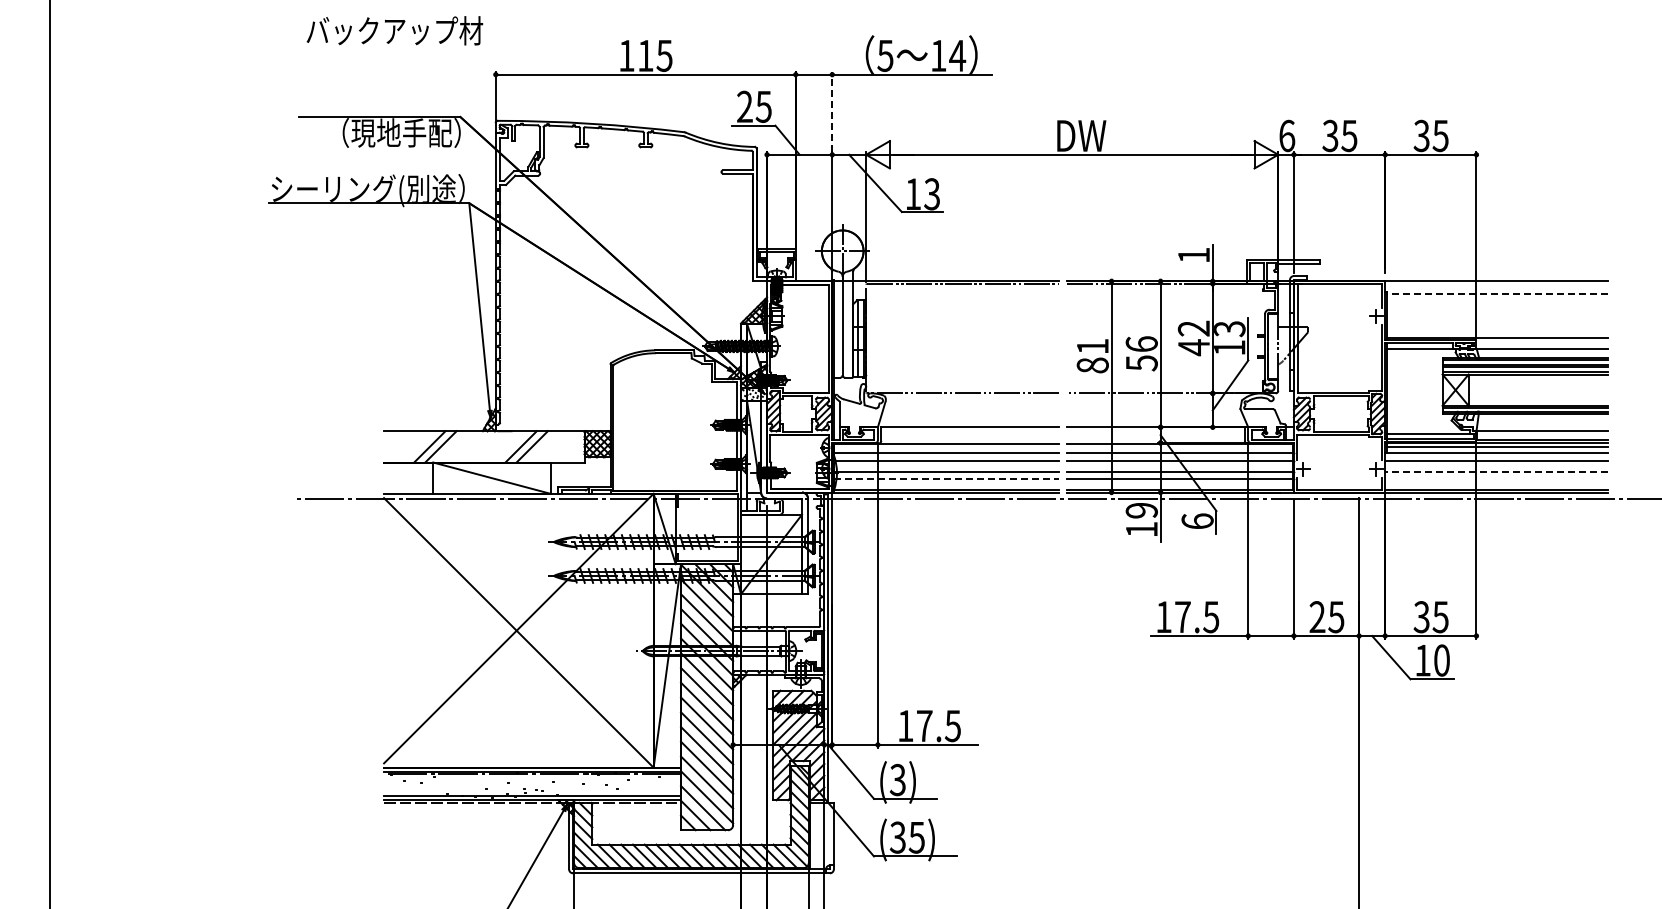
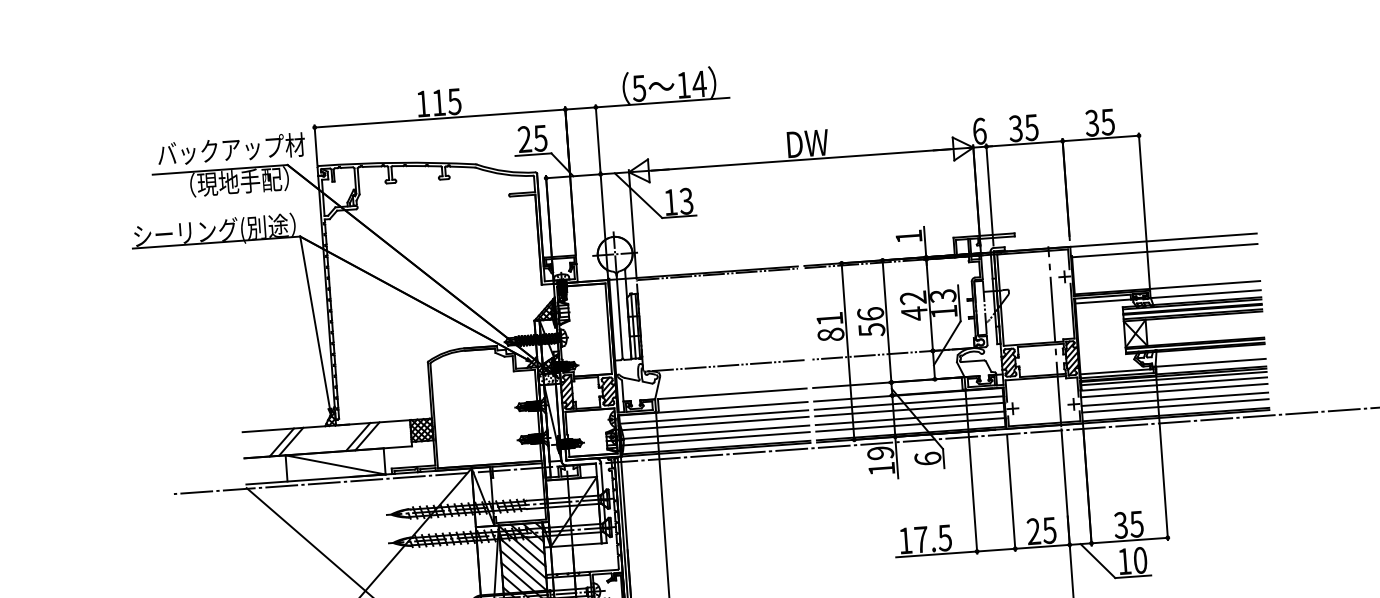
text: (394, 30) -> (231, 149), moved
line: (832, 111) -> (598, 138), dashed -> solid
line: (1497, 293) -> (1164, 250), dashed -> solid
line: (1359, 386) -> (1055, 336), added
line: (1496, 471) -> (1174, 399), dashed -> solid
line: (946, 479) -> (715, 438), dashed -> solid
line: (1496, 479) -> (1175, 405), added

